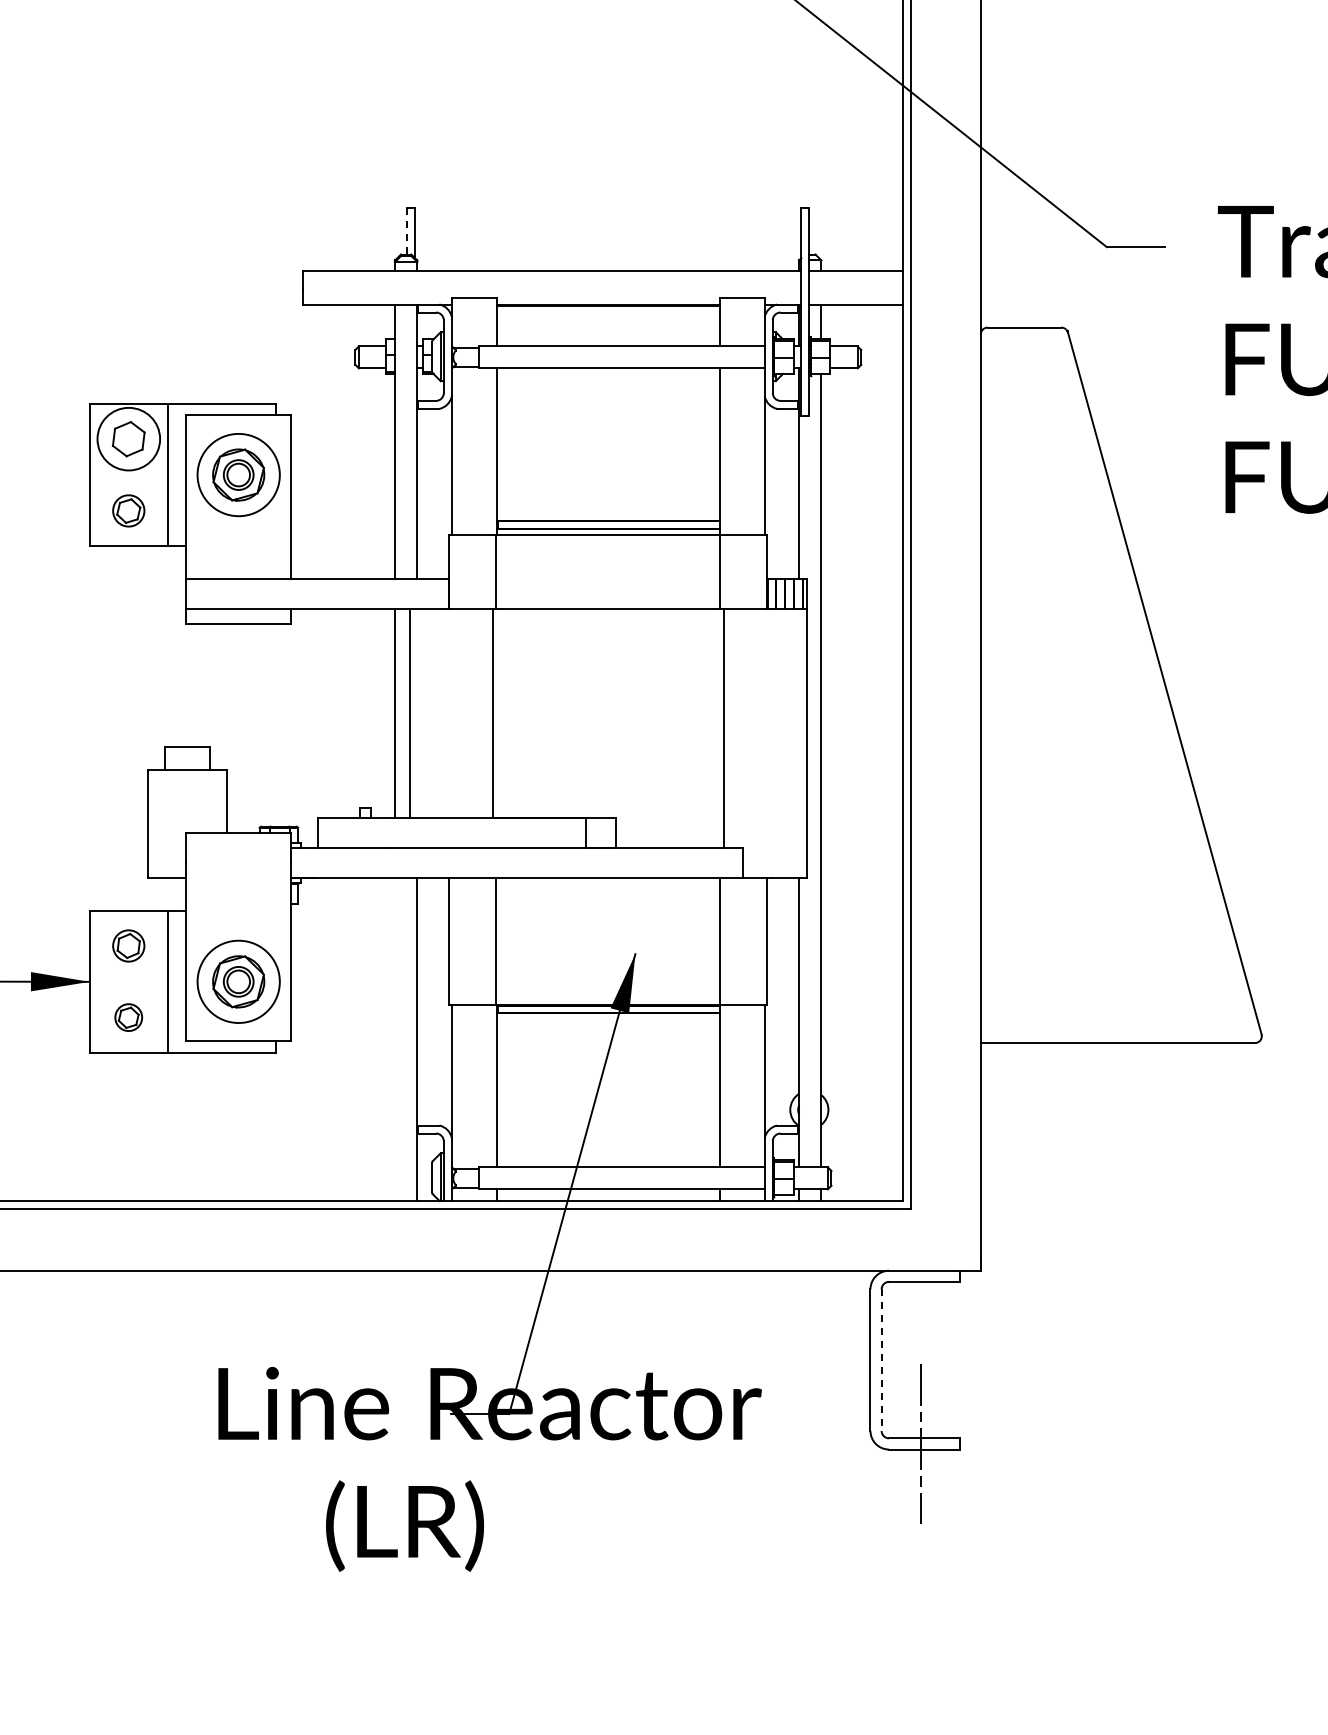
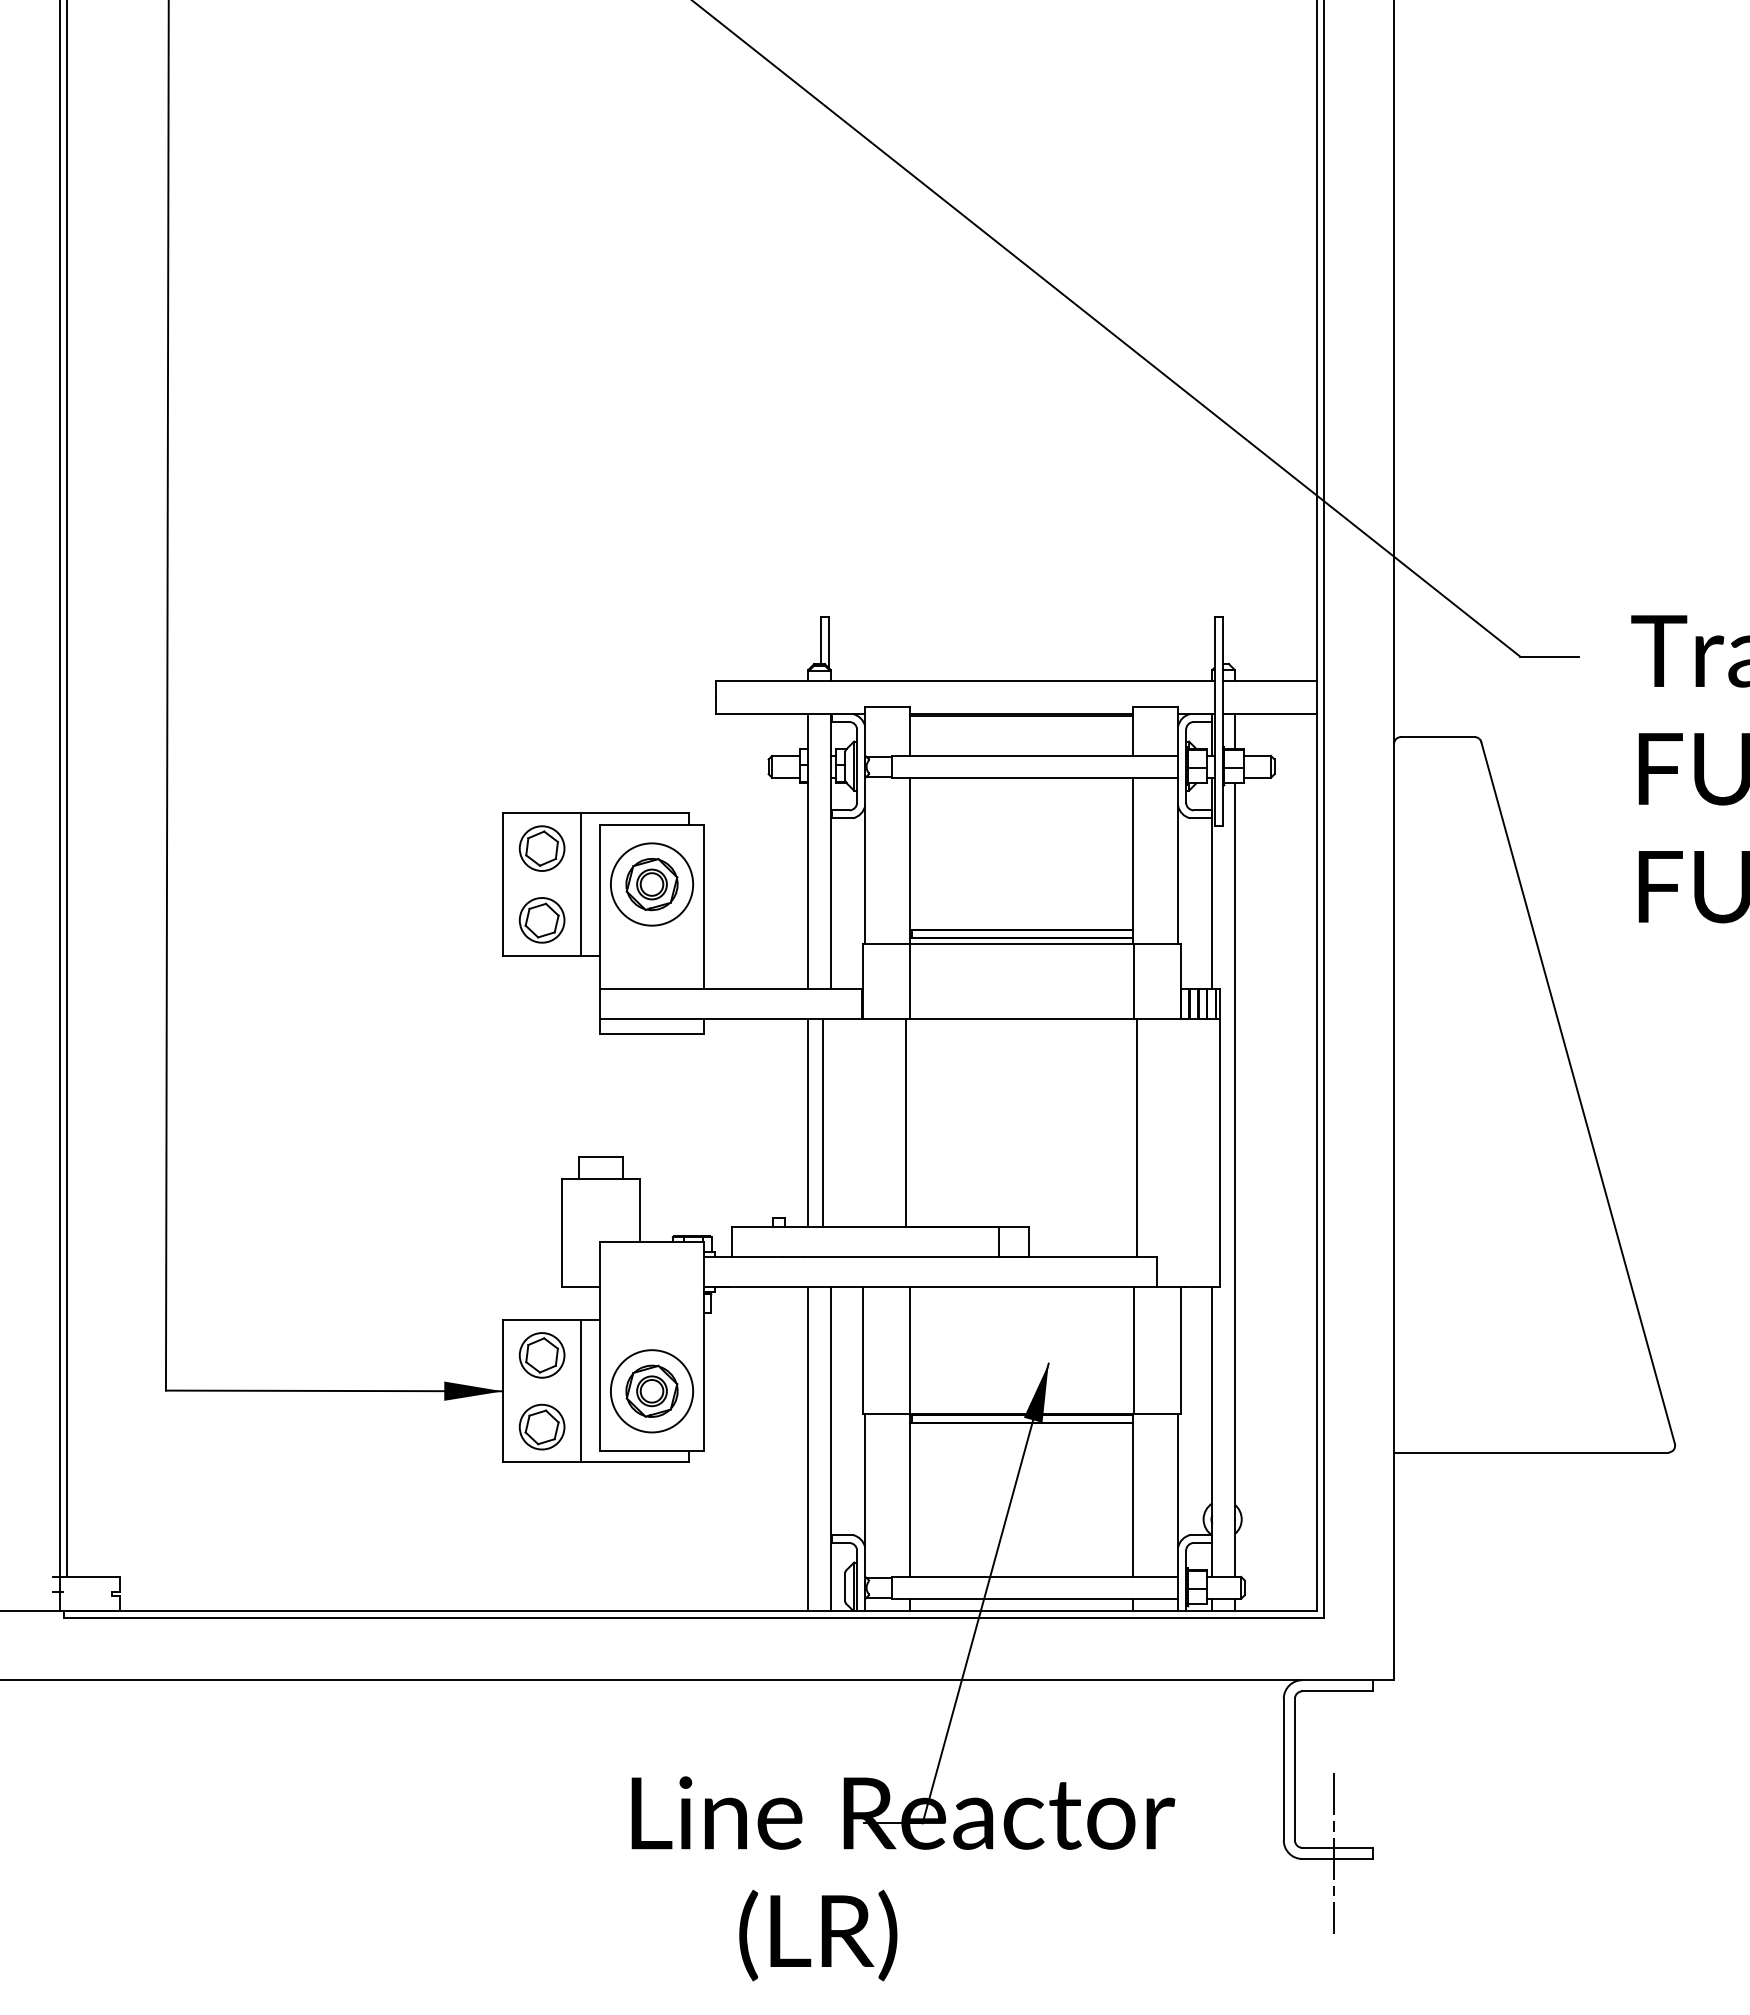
line: (407, 232) -> (820, 641), dashed -> solid
circle: (128, 439) -> (541, 848), size x0.71
part: (128, 511) -> (541, 920), size x1.43
part: (128, 946) -> (541, 1355), size x1.43
part: (128, 1017) -> (541, 1426), size x1.67
line: (395, 1039) -> (808, 1448), added
line: (881, 1360) -> (1294, 1769), dashed -> solid

